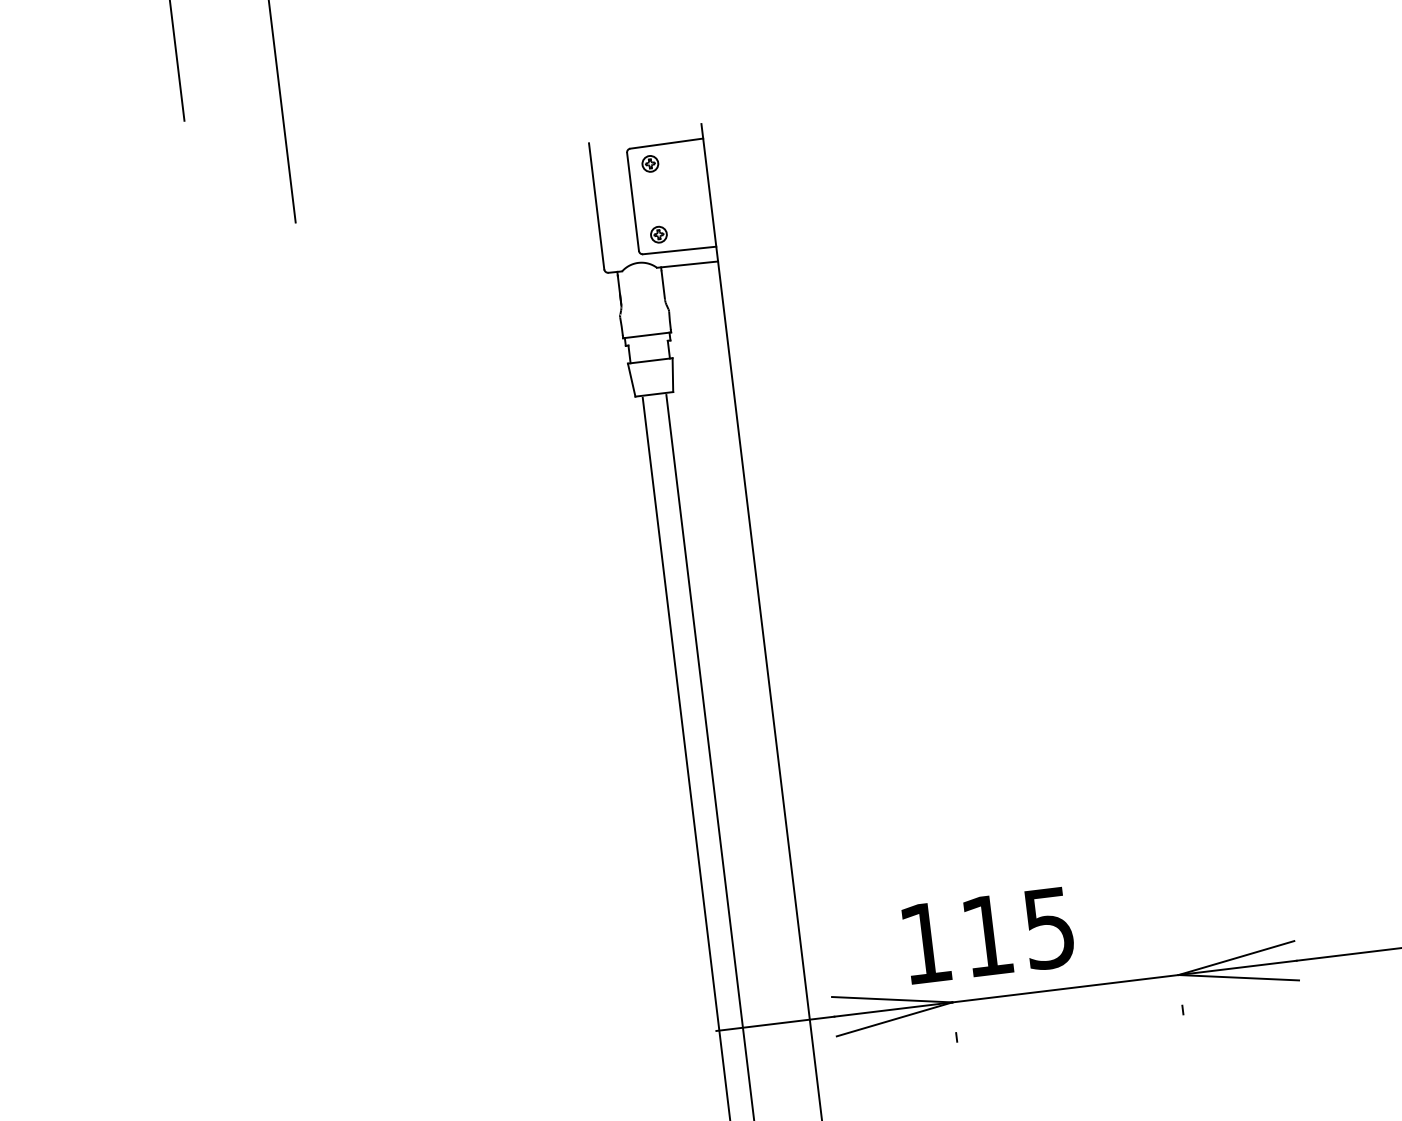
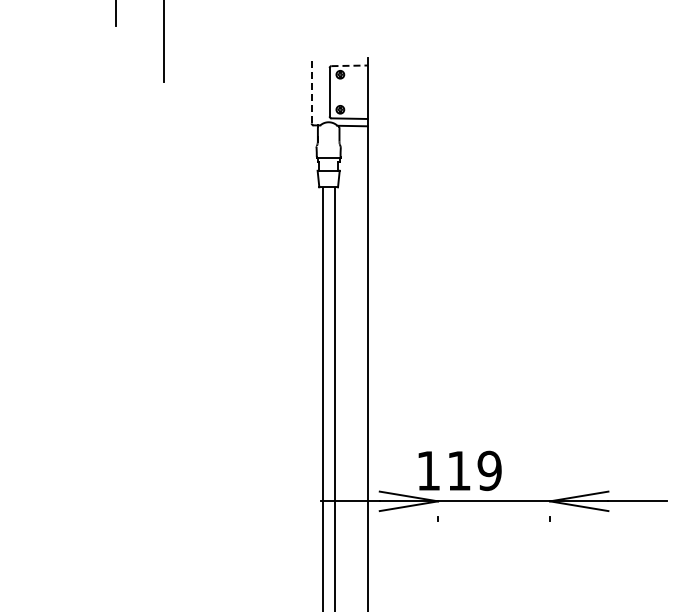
line: (668, 142) -> (350, 65), solid -> dashed
line: (596, 204) -> (311, 91), solid -> dashed
text: (1048, 927) -> (489, 470), 115 -> 119

